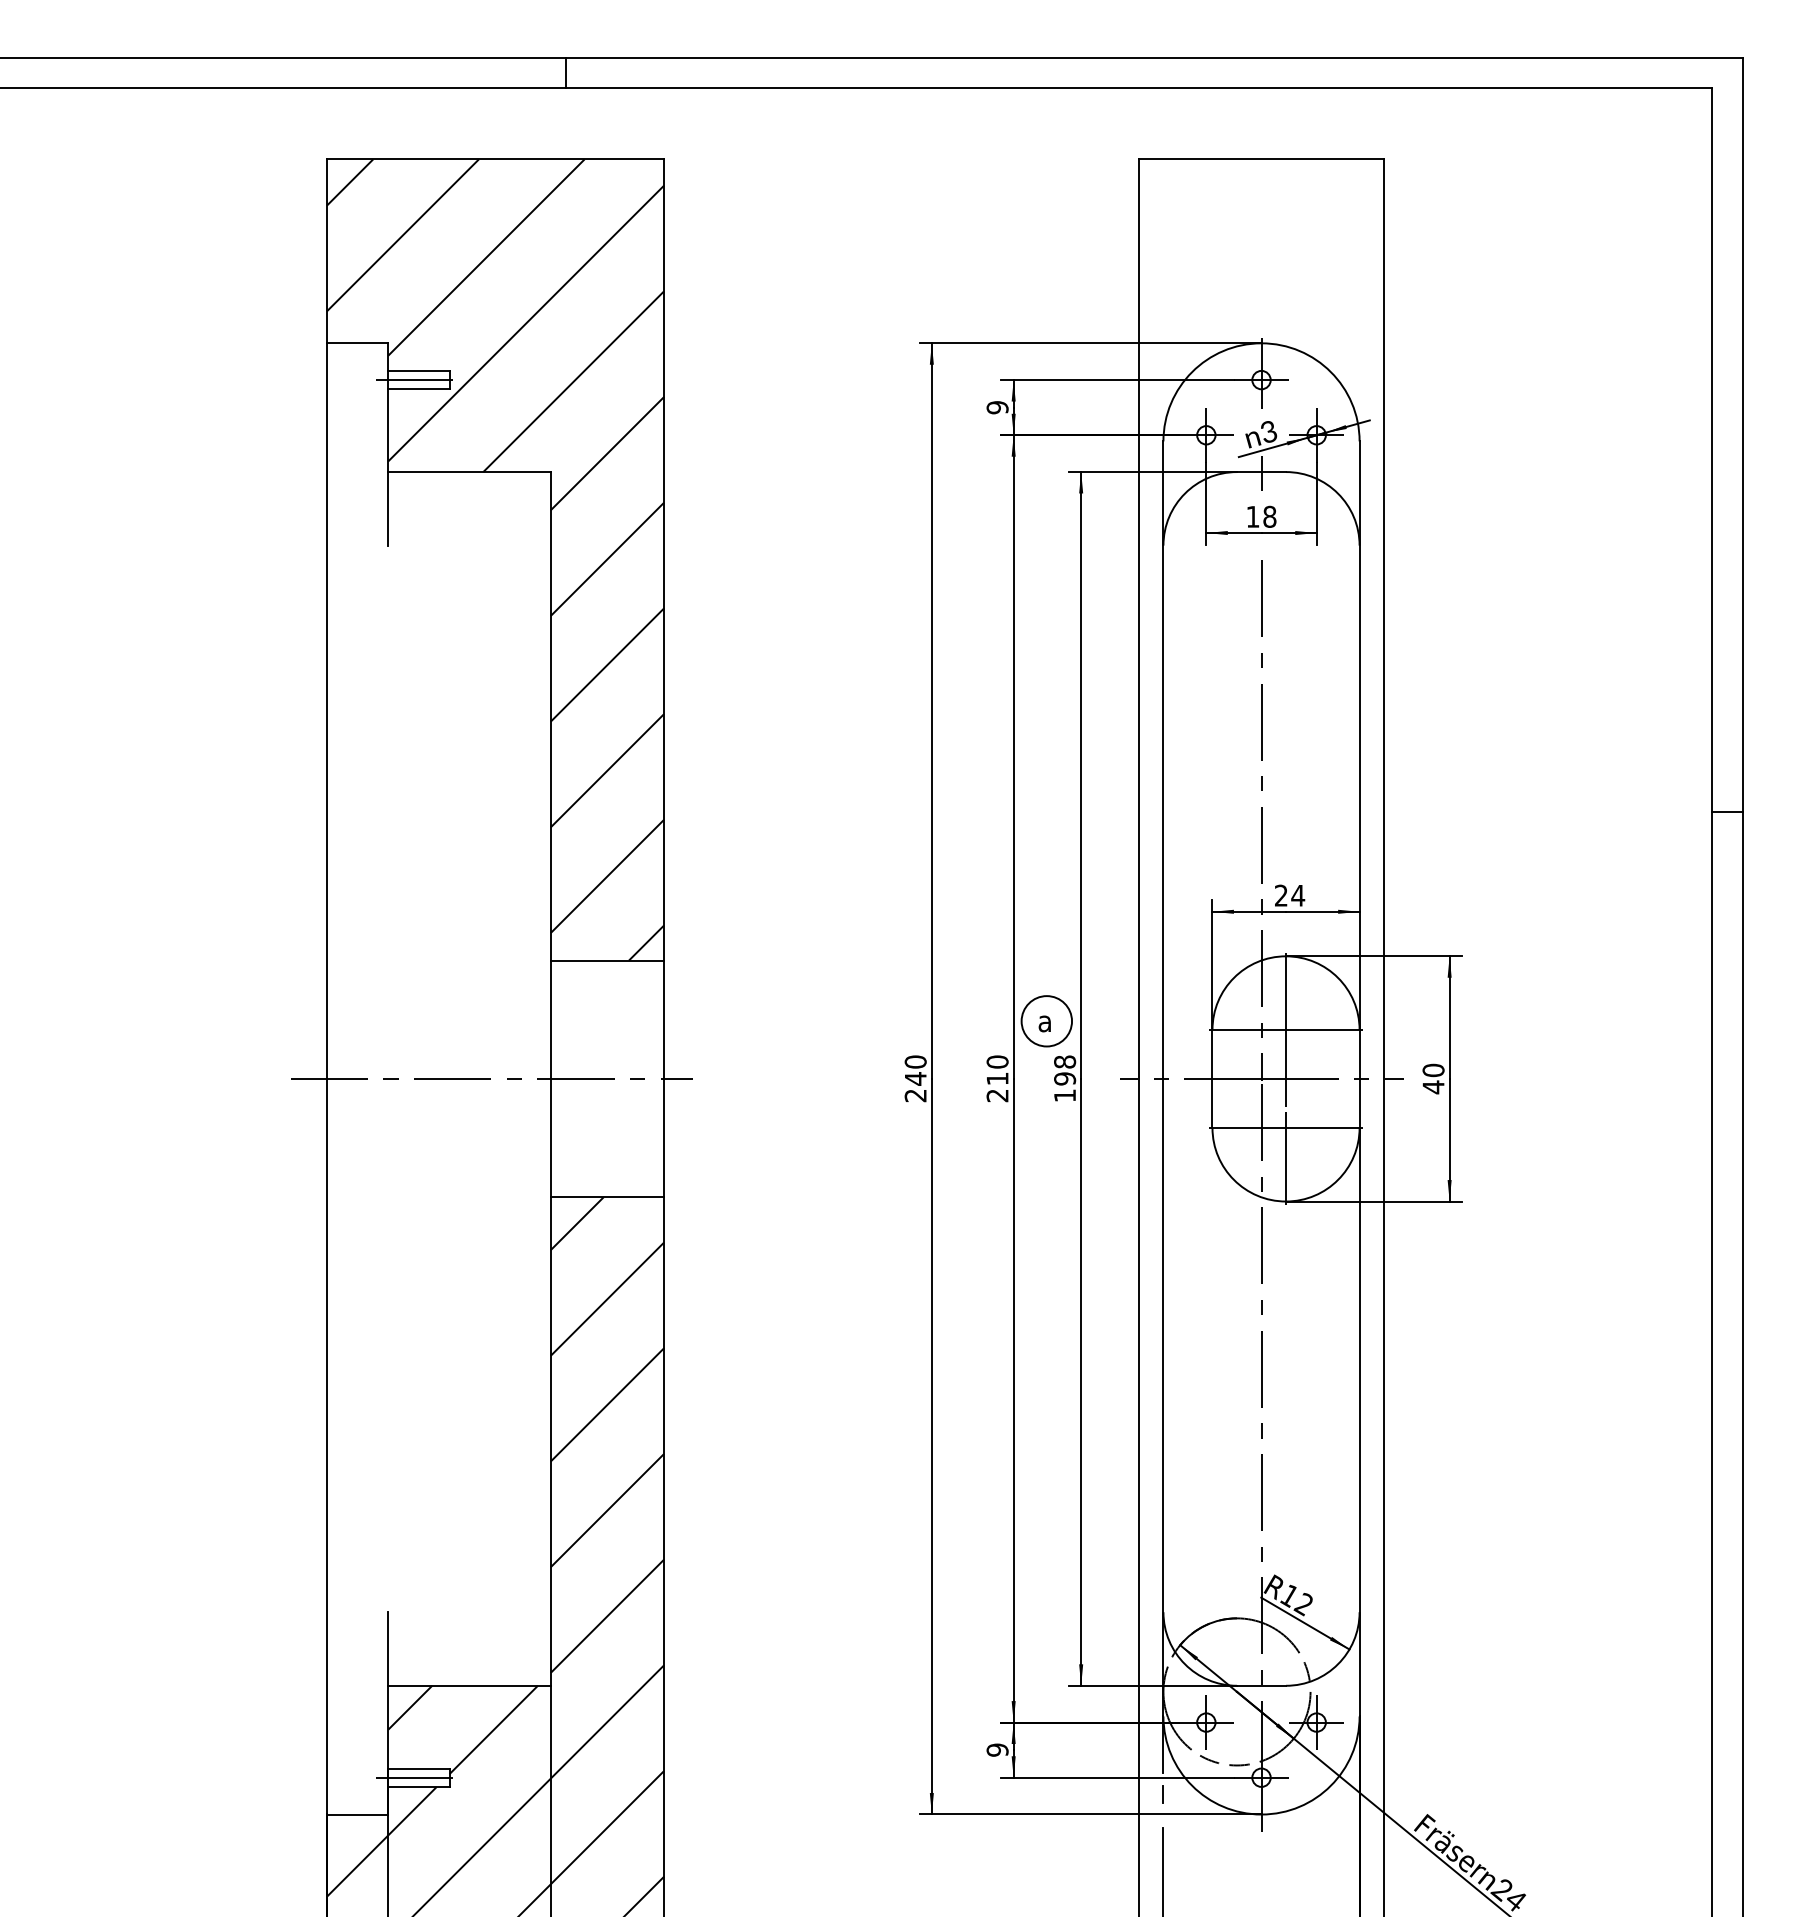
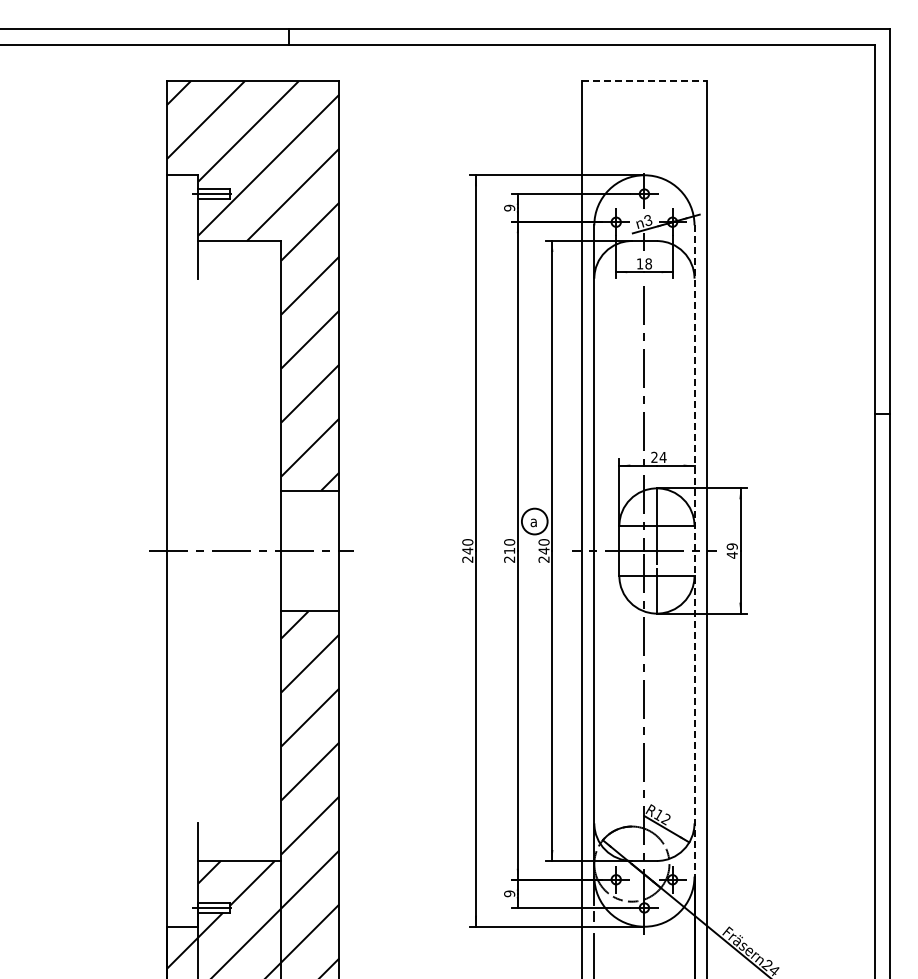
line: (1261, 159) -> (644, 81), solid -> dashed
text: (1433, 1070) -> (732, 546), 40 -> 49
text: (1063, 1077) -> (543, 550), 198 -> 240
line: (1359, 1079) -> (694, 551), solid -> dashed

